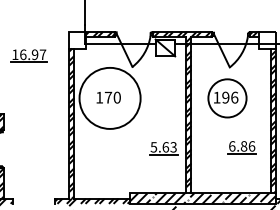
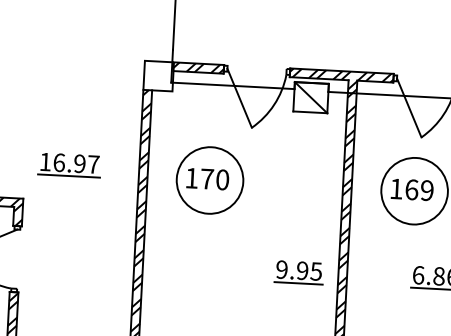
part: (28, 55) -> (68, 164), moved
text: (230, 97) -> (419, 189), 196 -> 169
circle: (110, 98) -> (210, 180), size x0.62
text: (163, 147) -> (298, 270), 5.63 -> 9.95

